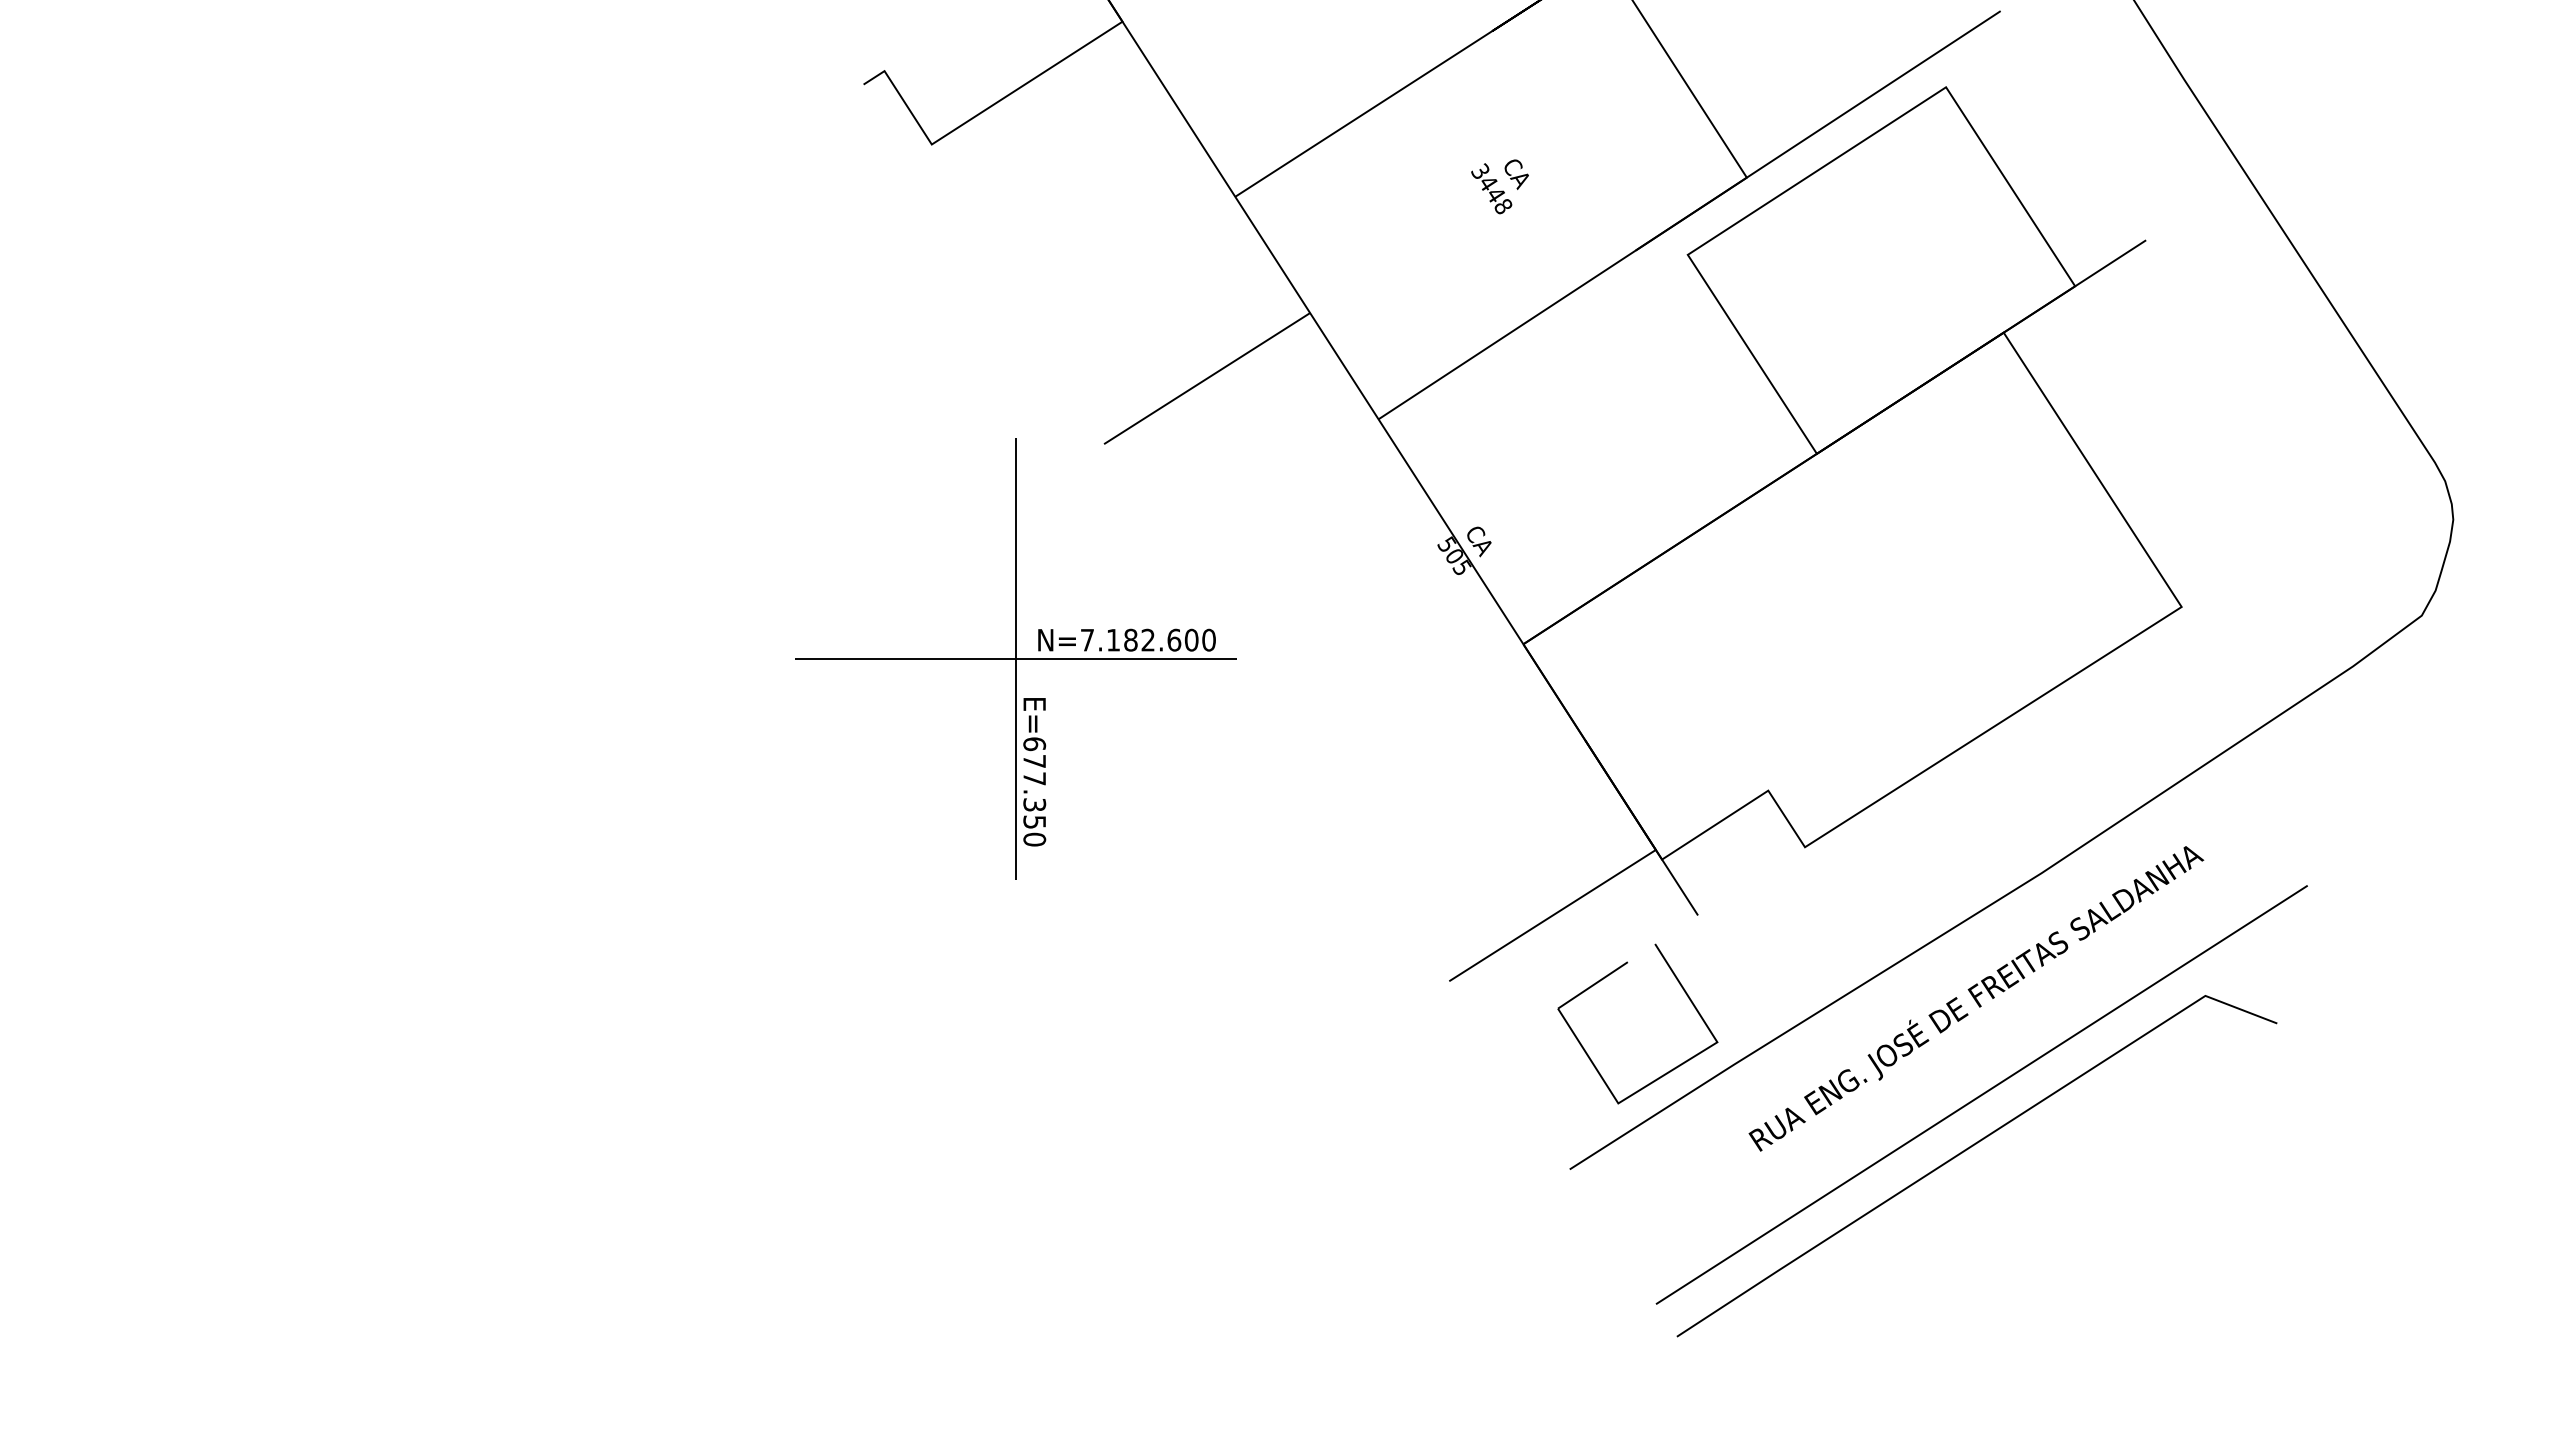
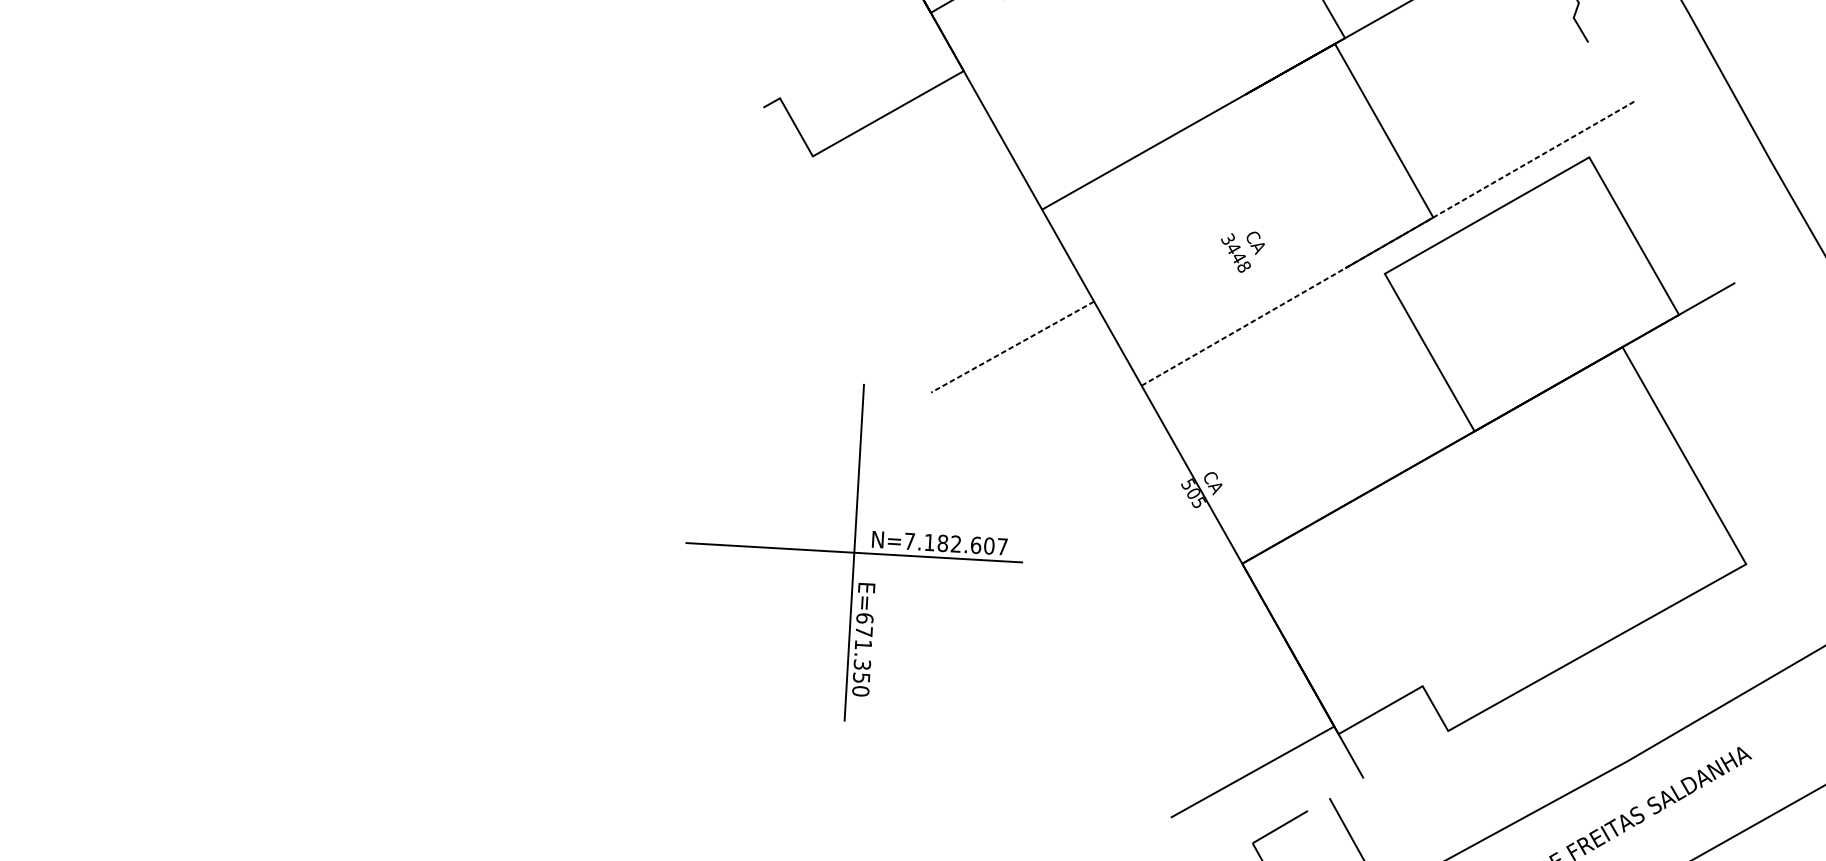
text: (1499, 186) -> (1241, 251), moved
line: (1690, 214) -> (1388, 243), solid -> dashed
line: (1206, 378) -> (1012, 347), solid -> dashed
text: (1208, 639) -> (1002, 546), N=7.182.600 -> N=7.182.607
text: (1034, 778) -> (863, 644), E=677.350 -> E=671.350

